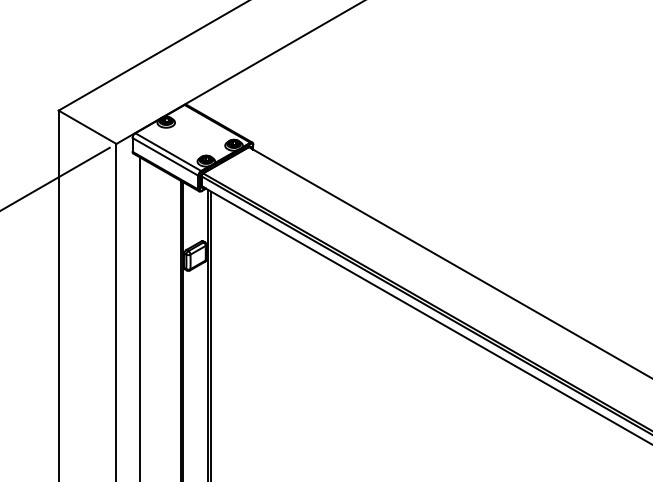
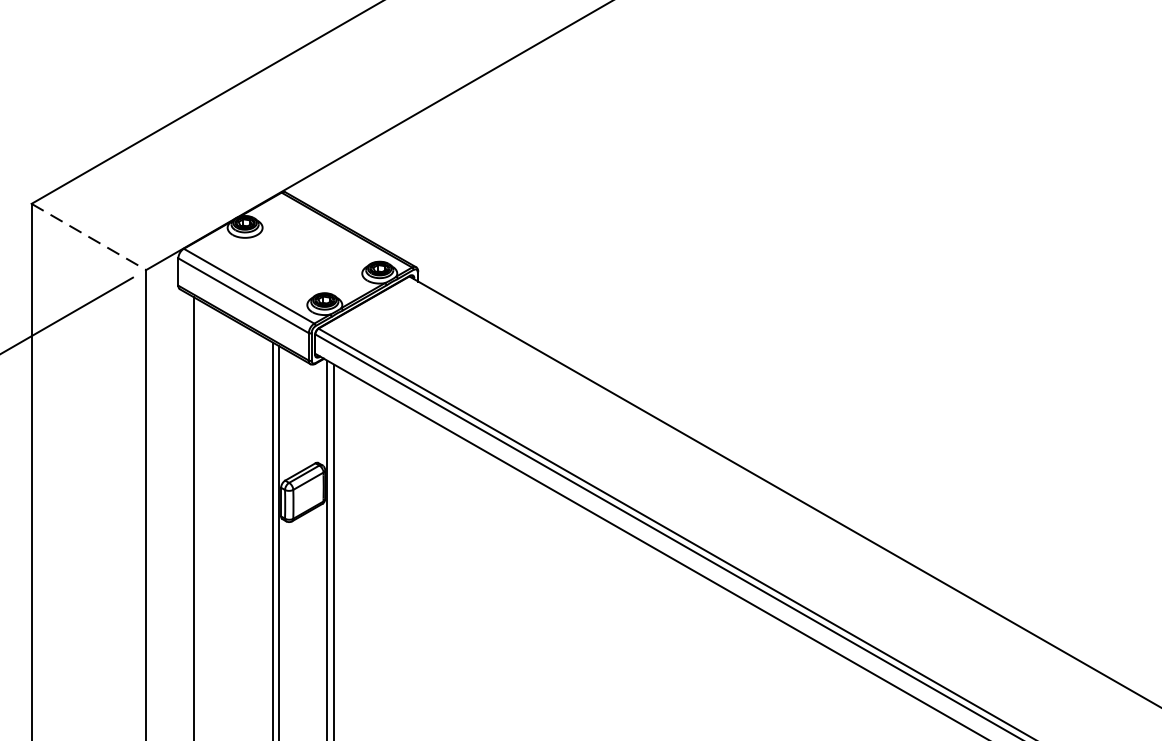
line: (88, 127) -> (90, 237), solid -> dashed

